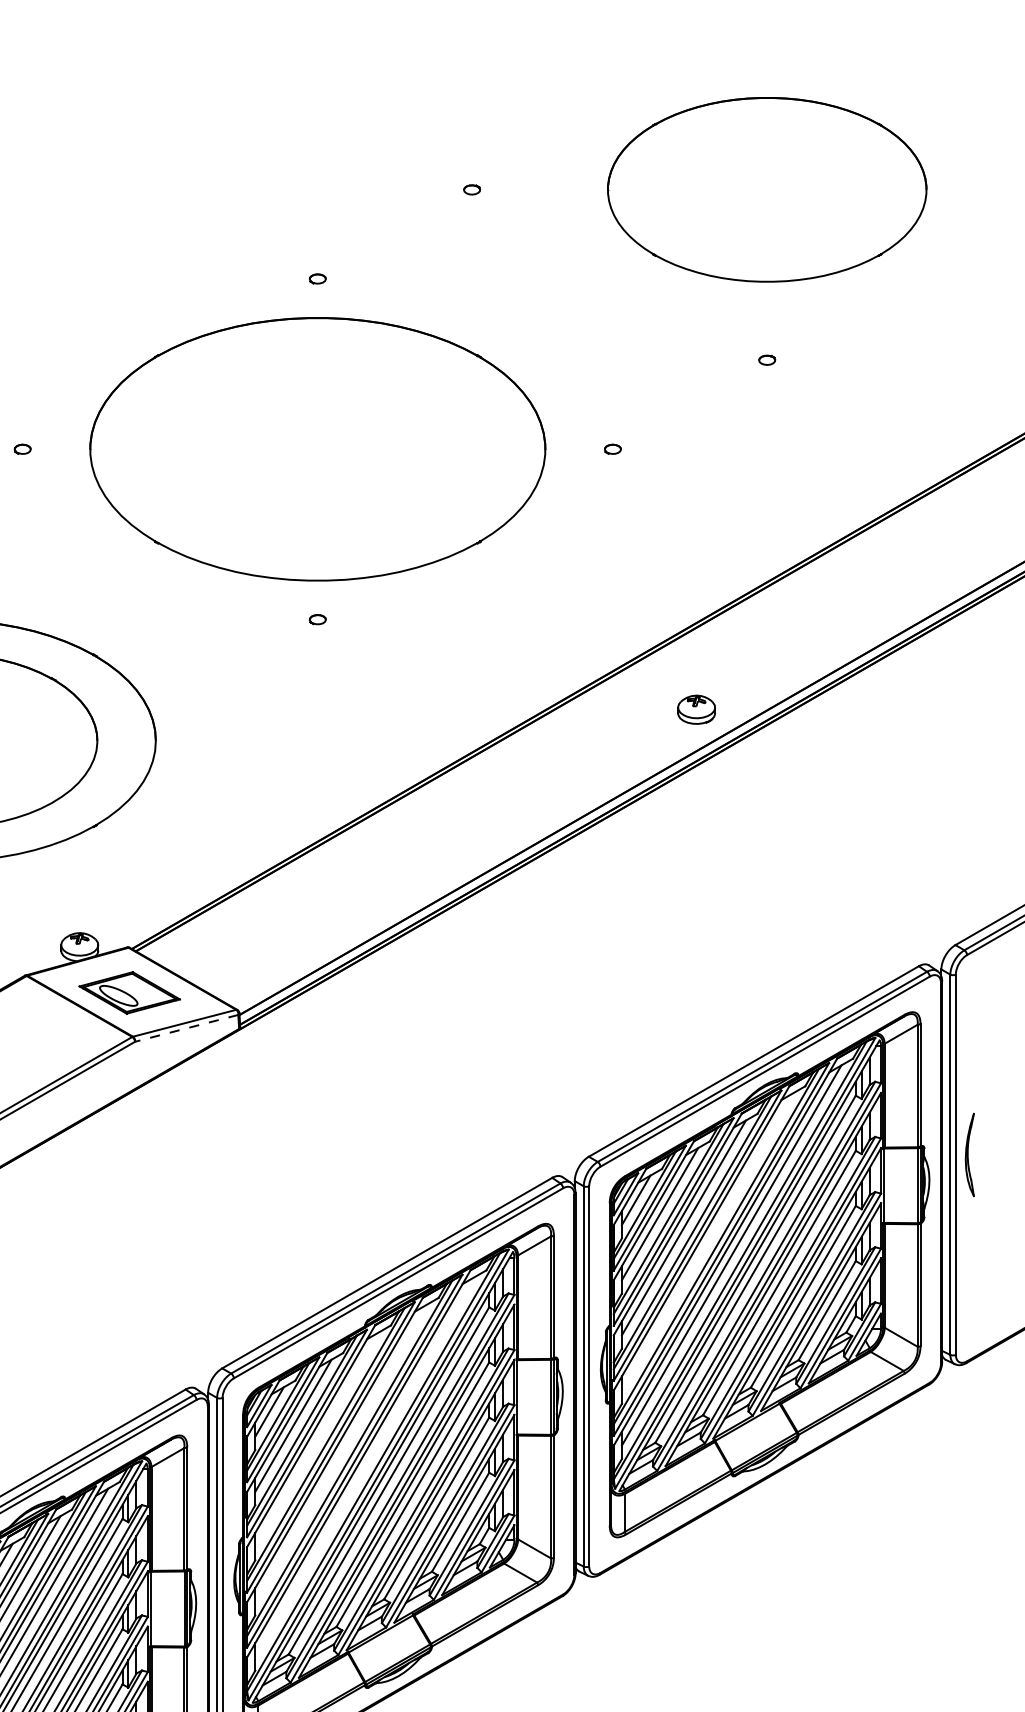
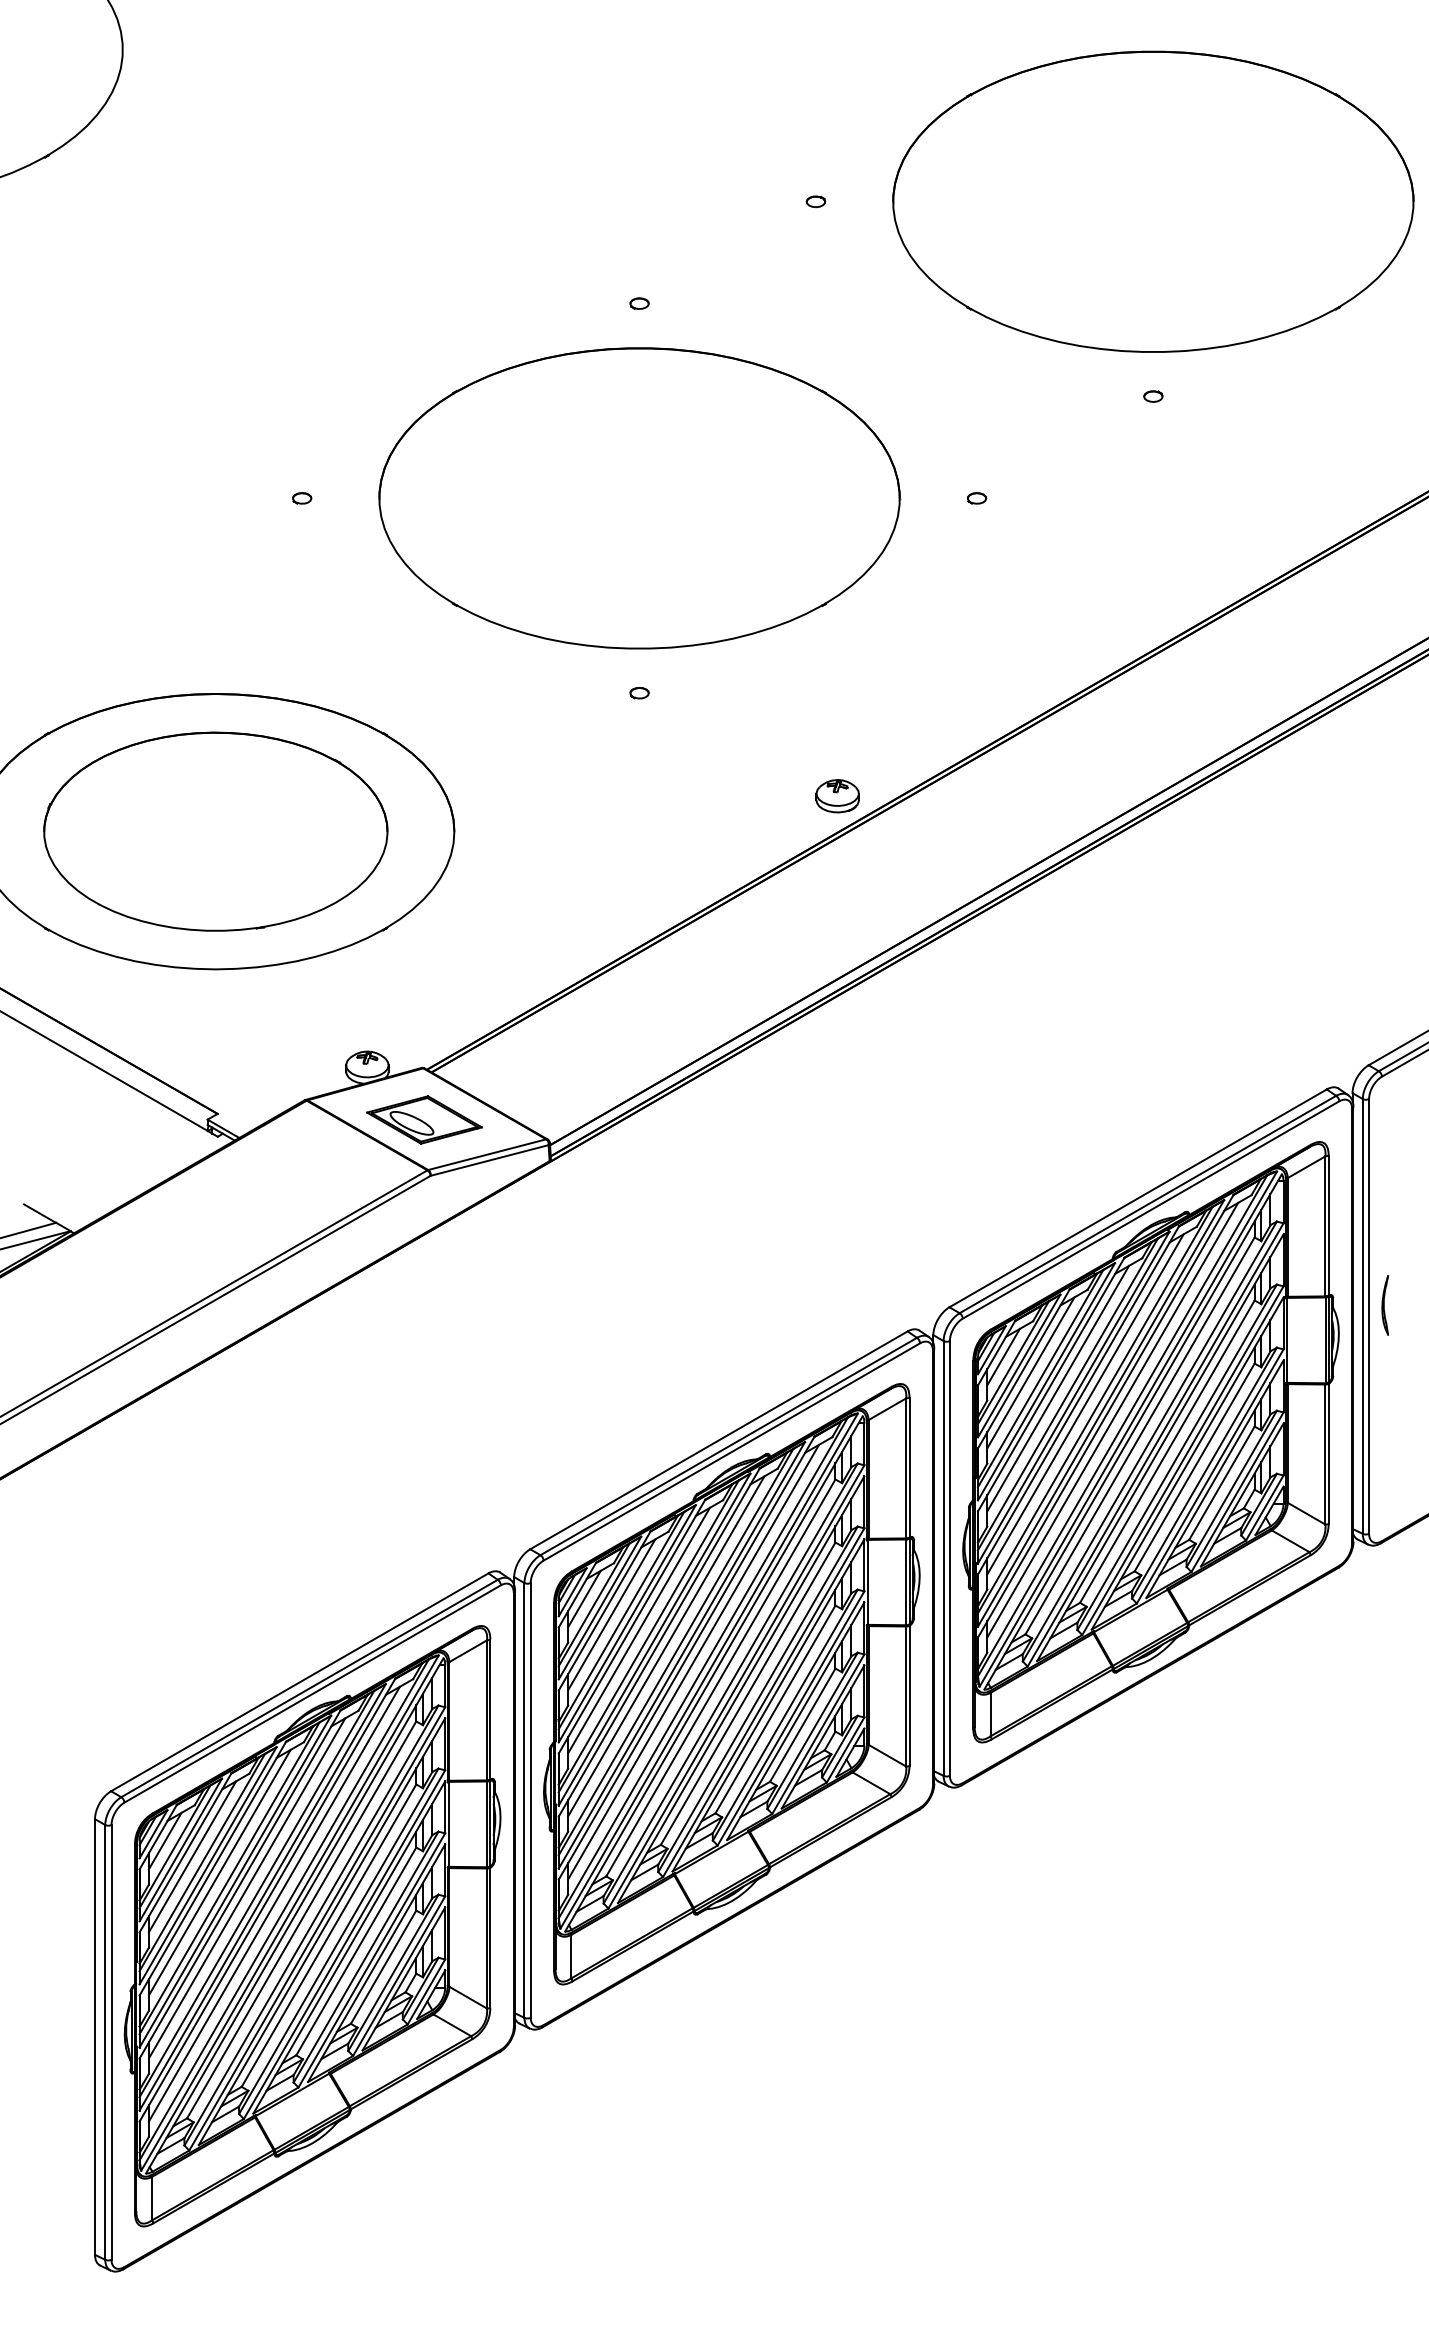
part: (767, 189) -> (1153, 201), size x1.43
part: (696, 710) -> (837, 796), moved
line: (186, 1028) -> (489, 1160), dashed -> solid
part: (970, 1155) -> (1385, 1305), size x0.62
line: (707, 1241) -> (1085, 1404), added
line: (316, 1439) -> (638, 1630), added
line: (341, 1453) -> (666, 1646), added
line: (364, 1466) -> (693, 1661), added

